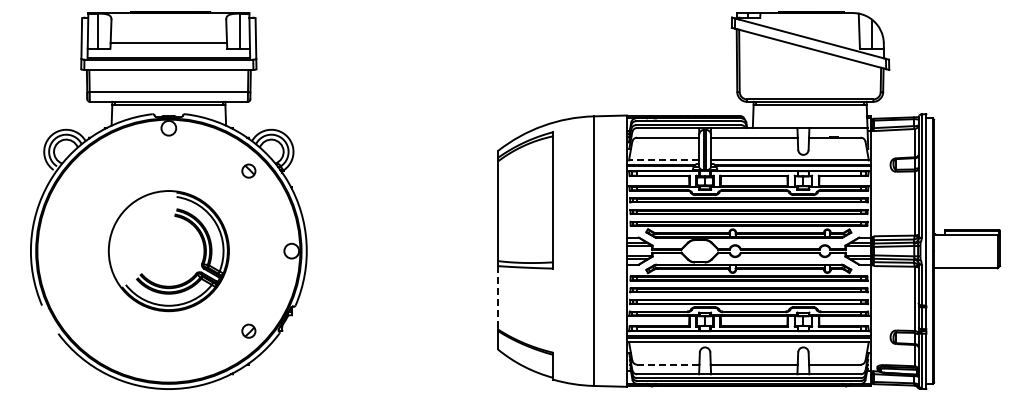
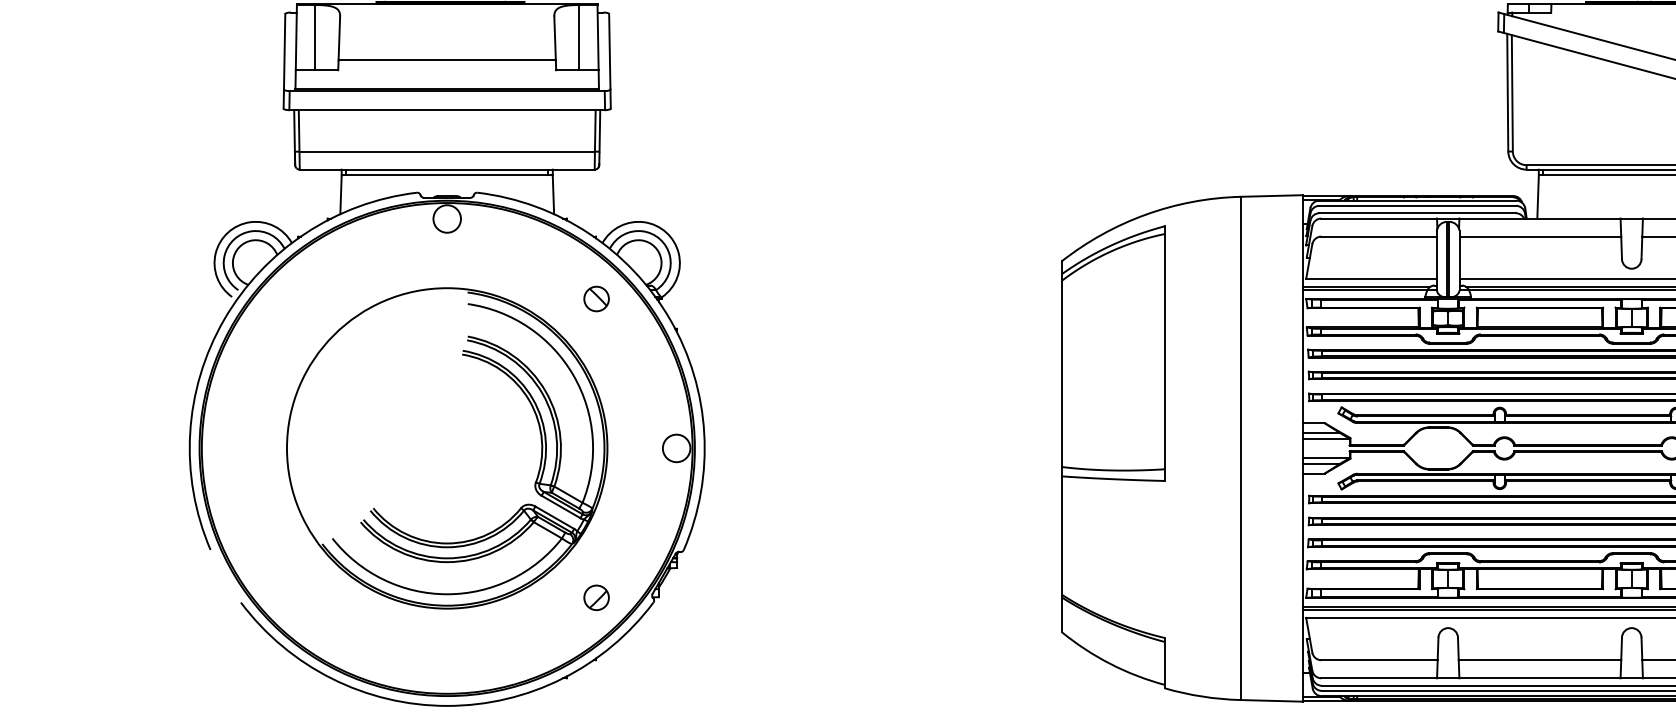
line: (663, 160) -> (1370, 279), dashed -> solid
part: (168, 250) -> (446, 447), size x1.43
line: (498, 297) -> (1062, 534), dashed -> solid
line: (668, 364) -> (1379, 659), dashed -> solid

